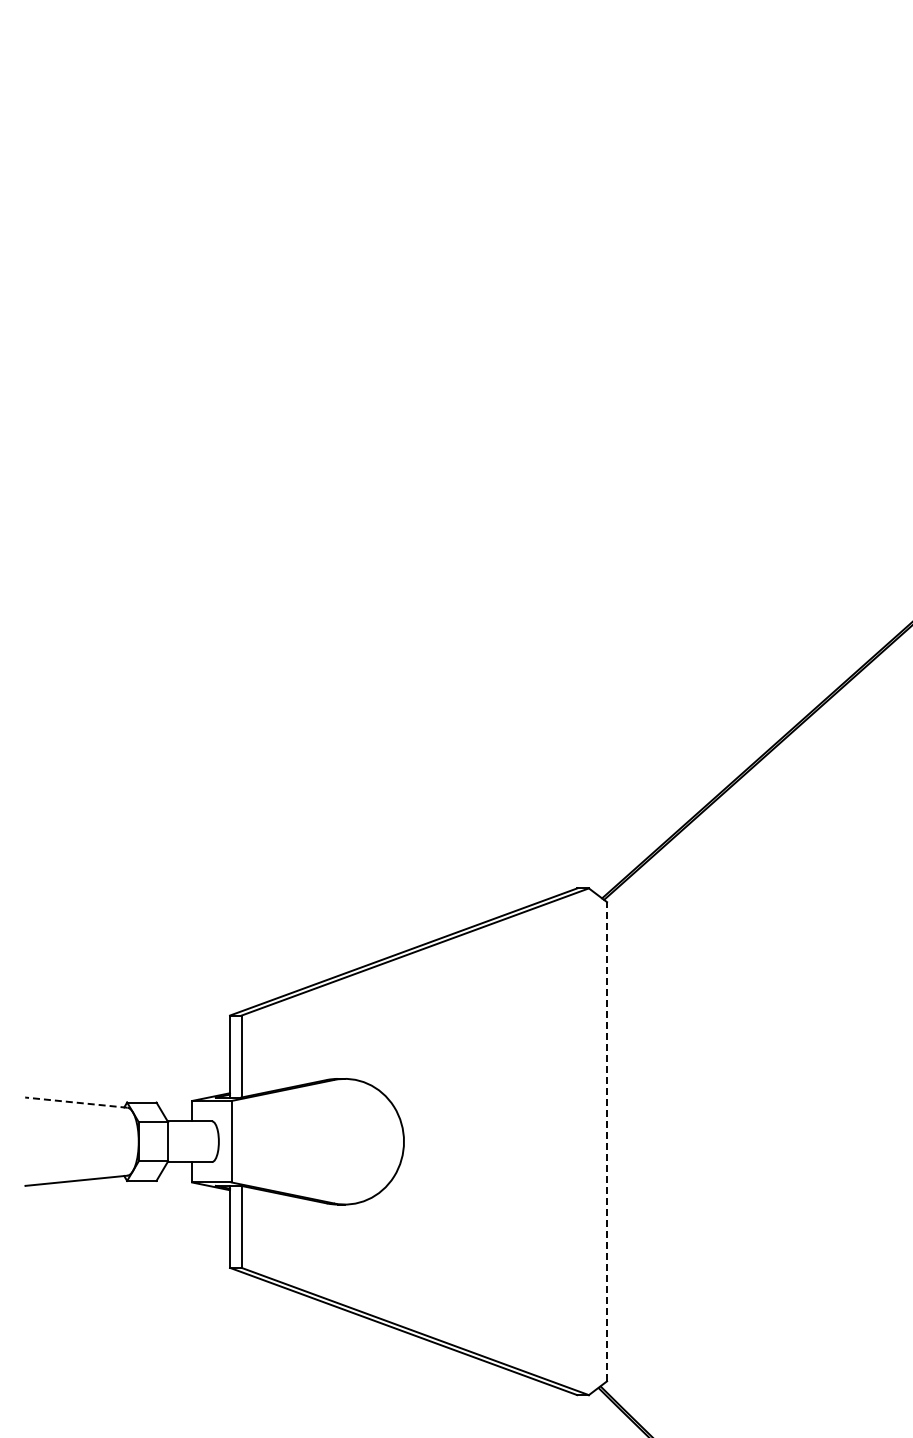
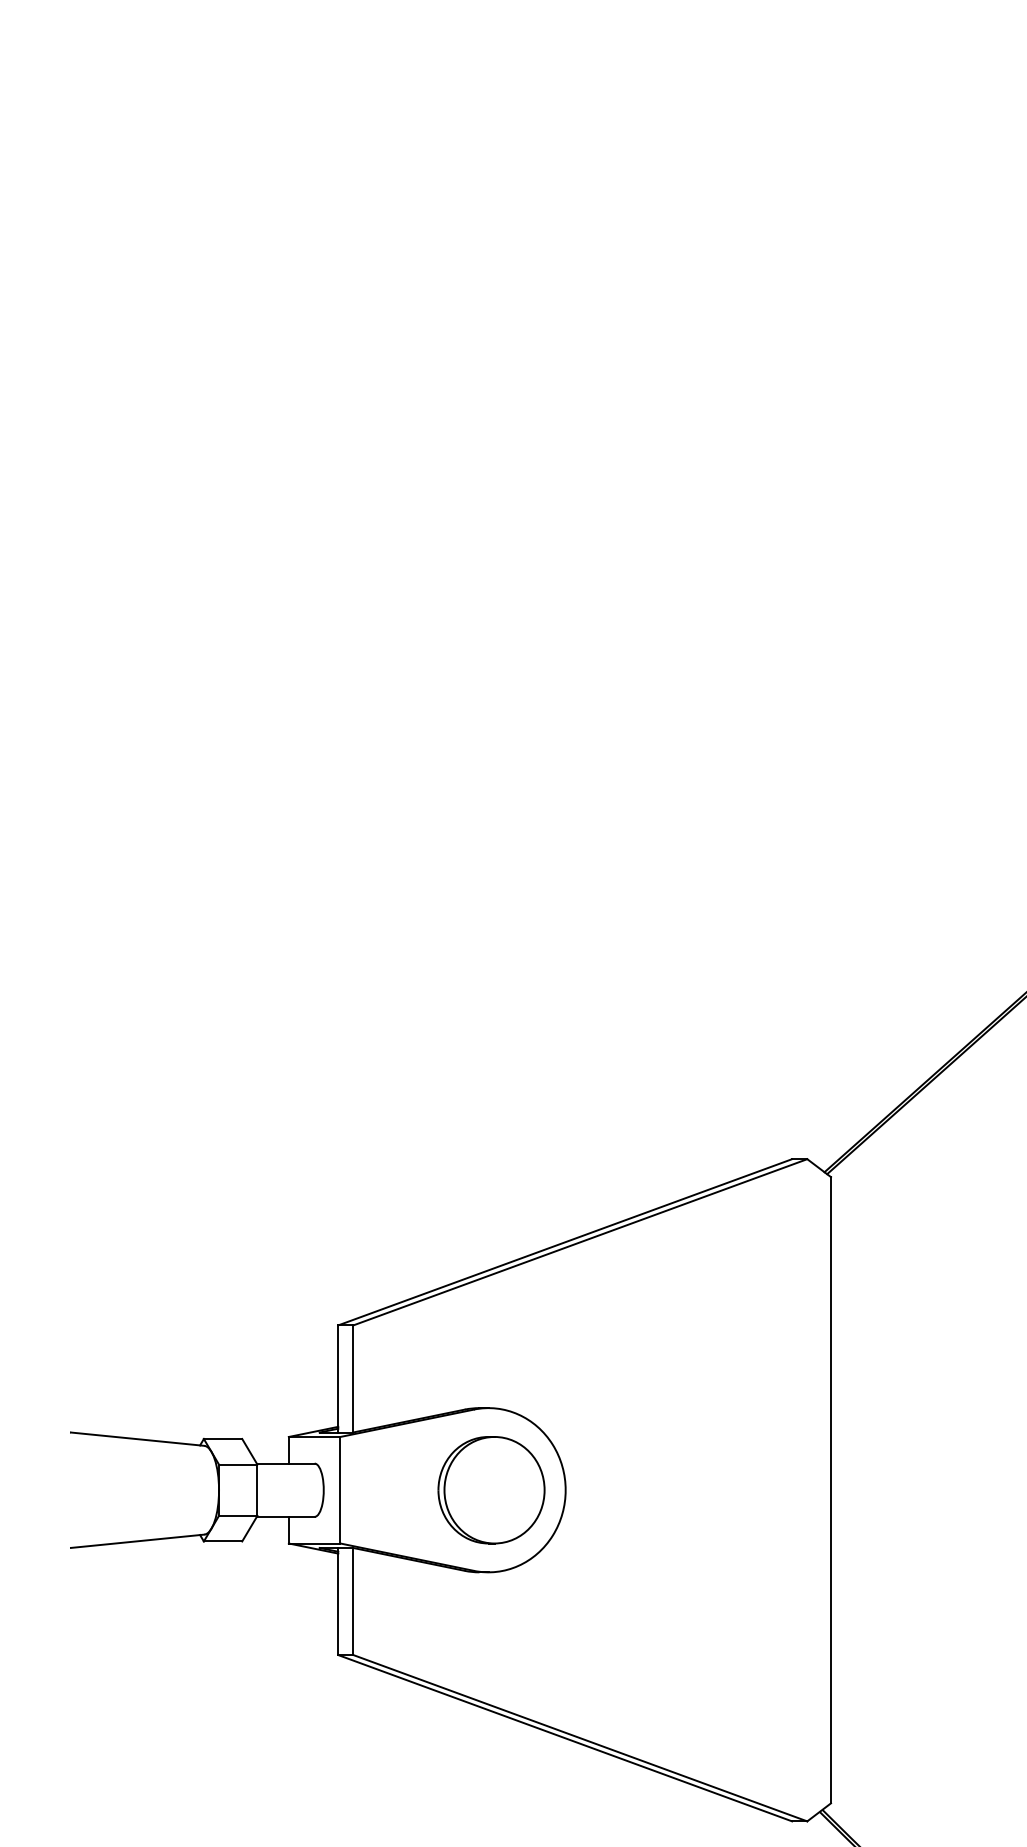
line: (75, 1102) -> (136, 1438), dashed -> solid
part: (346, 1141) -> (490, 1489), added
line: (607, 1141) -> (831, 1489), dashed -> solid

